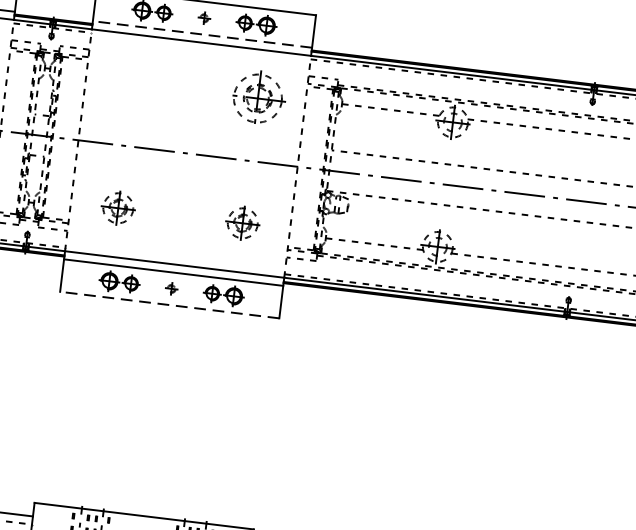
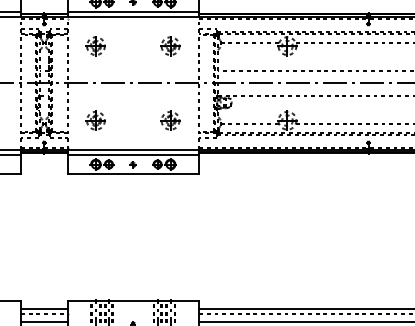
line: (202, 35) -> (133, 12), dashed -> solid
part: (132, 84) -> (95, 46), added
part: (257, 99) -> (170, 46), size x0.62
line: (170, 305) -> (133, 174), dashed -> solid

